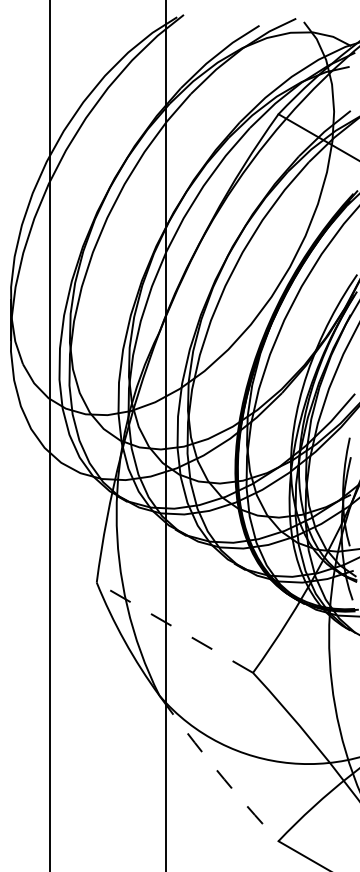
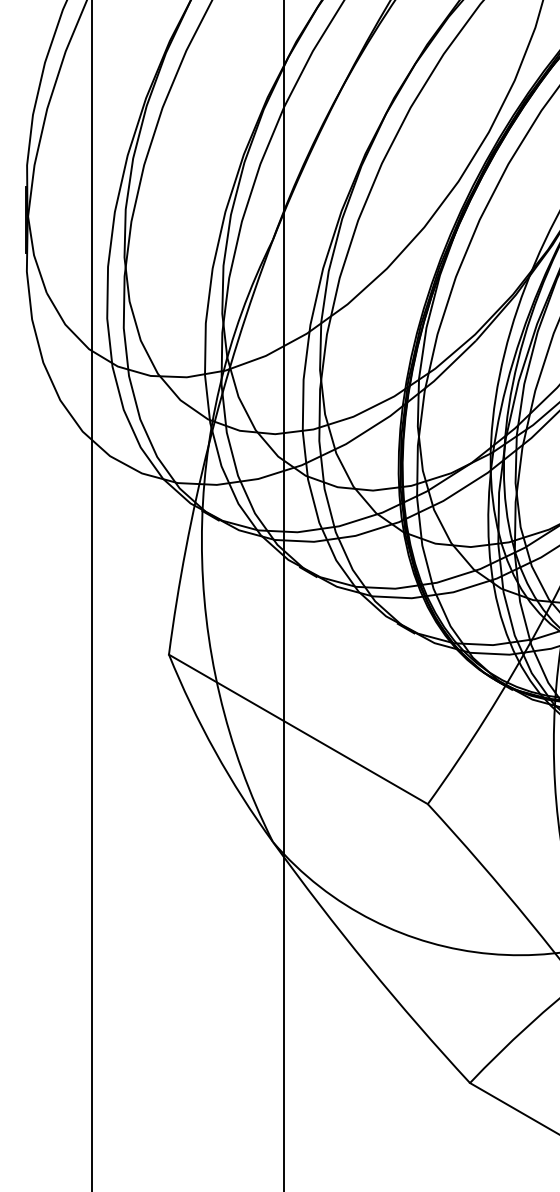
line: (174, 627) -> (297, 729), dashed -> solid
arc: (216, 770) -> (367, 965), dashed -> solid

